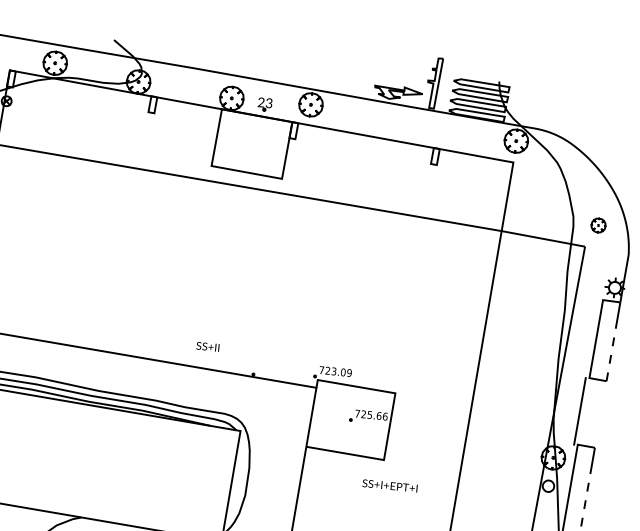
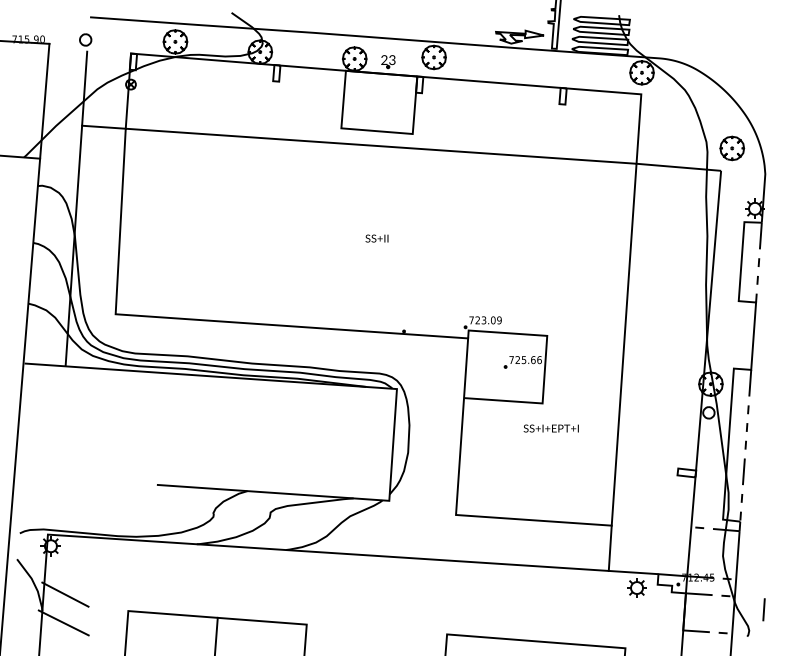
part: (598, 225) -> (732, 148), size x1.67
text: (207, 346) -> (376, 238), moved
line: (579, 410) -> (753, 335), moved

